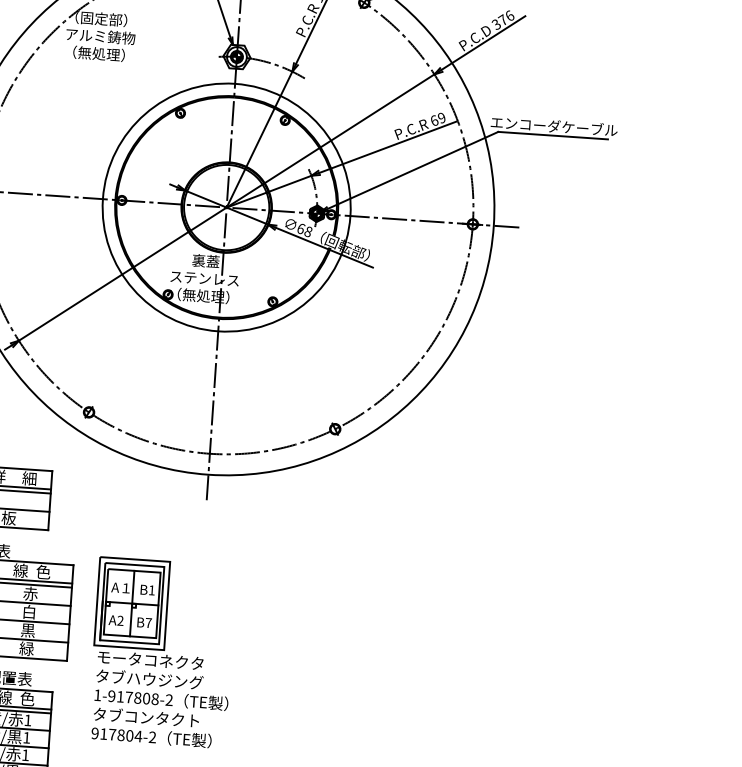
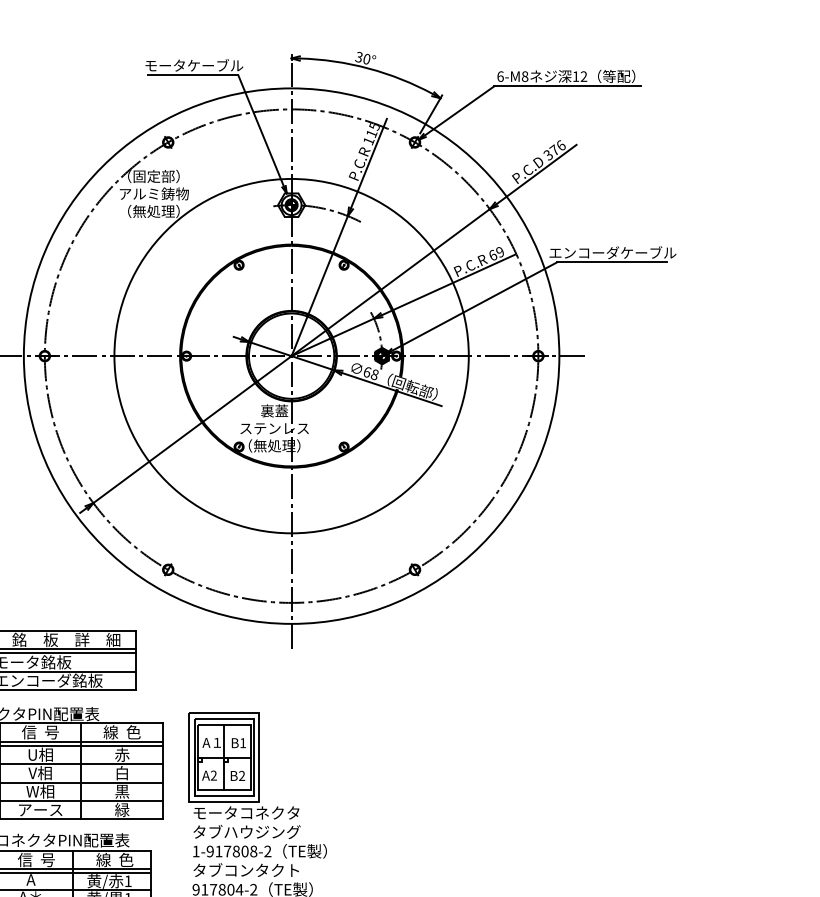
circle: (226, 206) -> (291, 355), size x1.43
text: (149, 622) -> (242, 775), B7 -> B2

